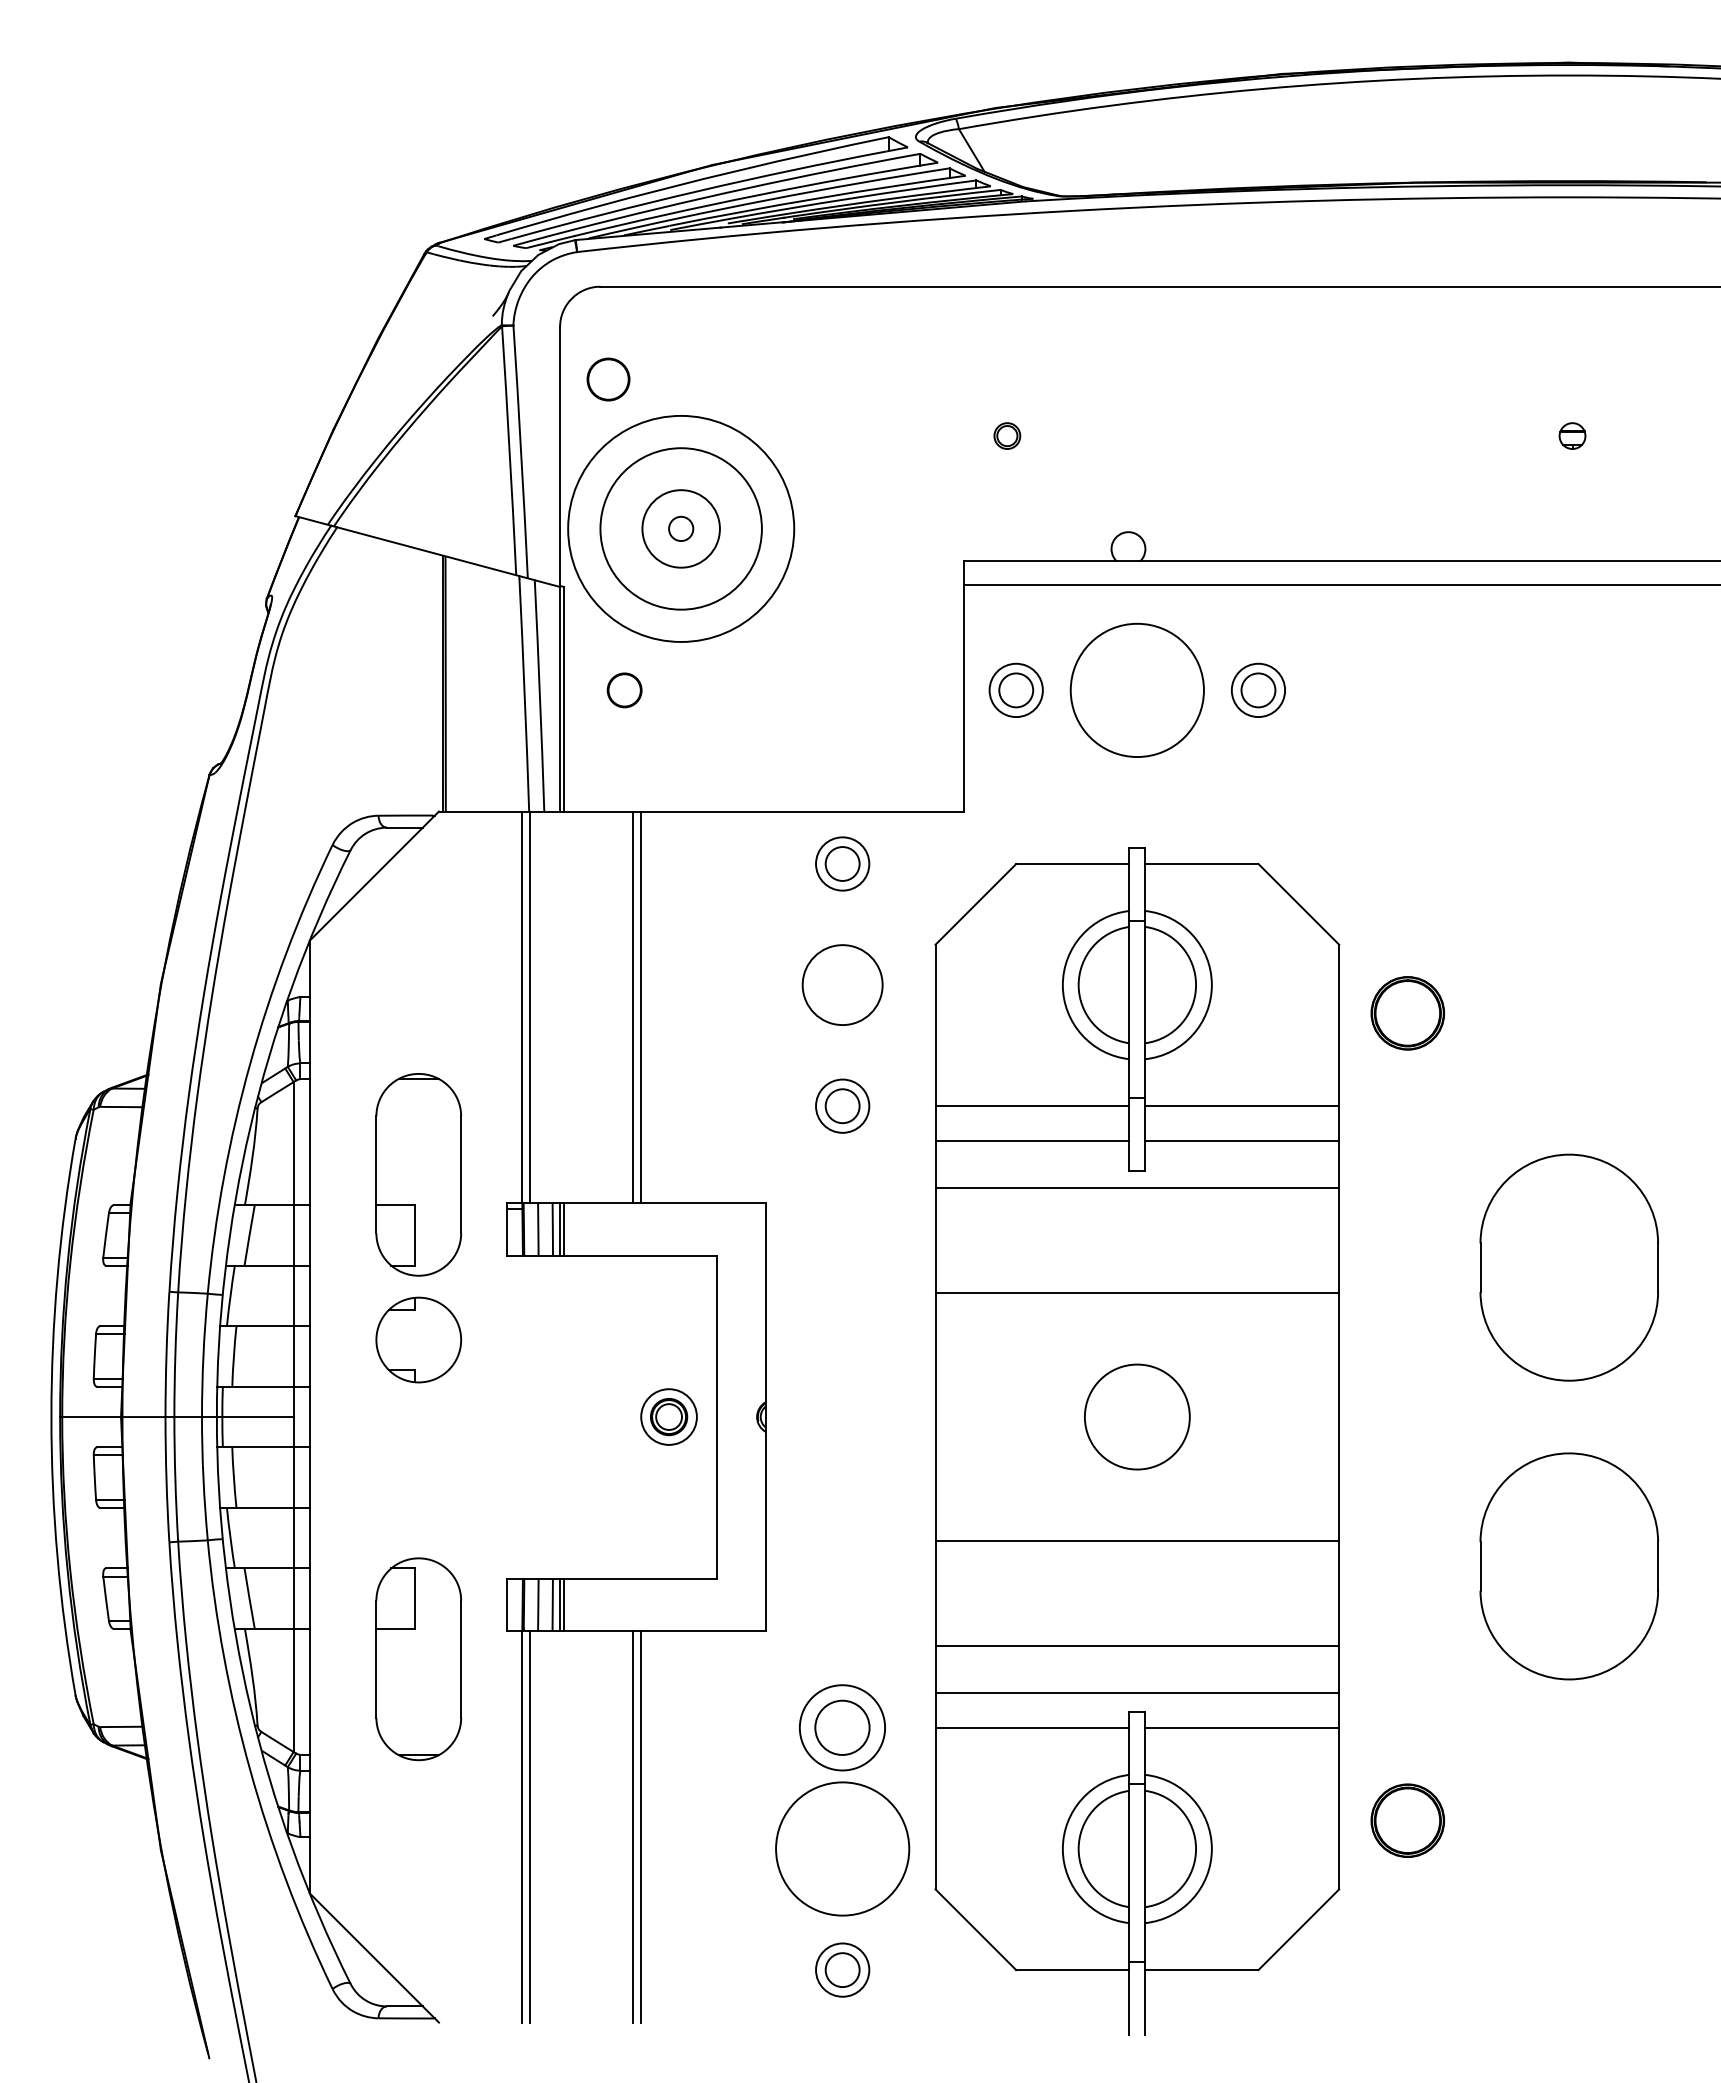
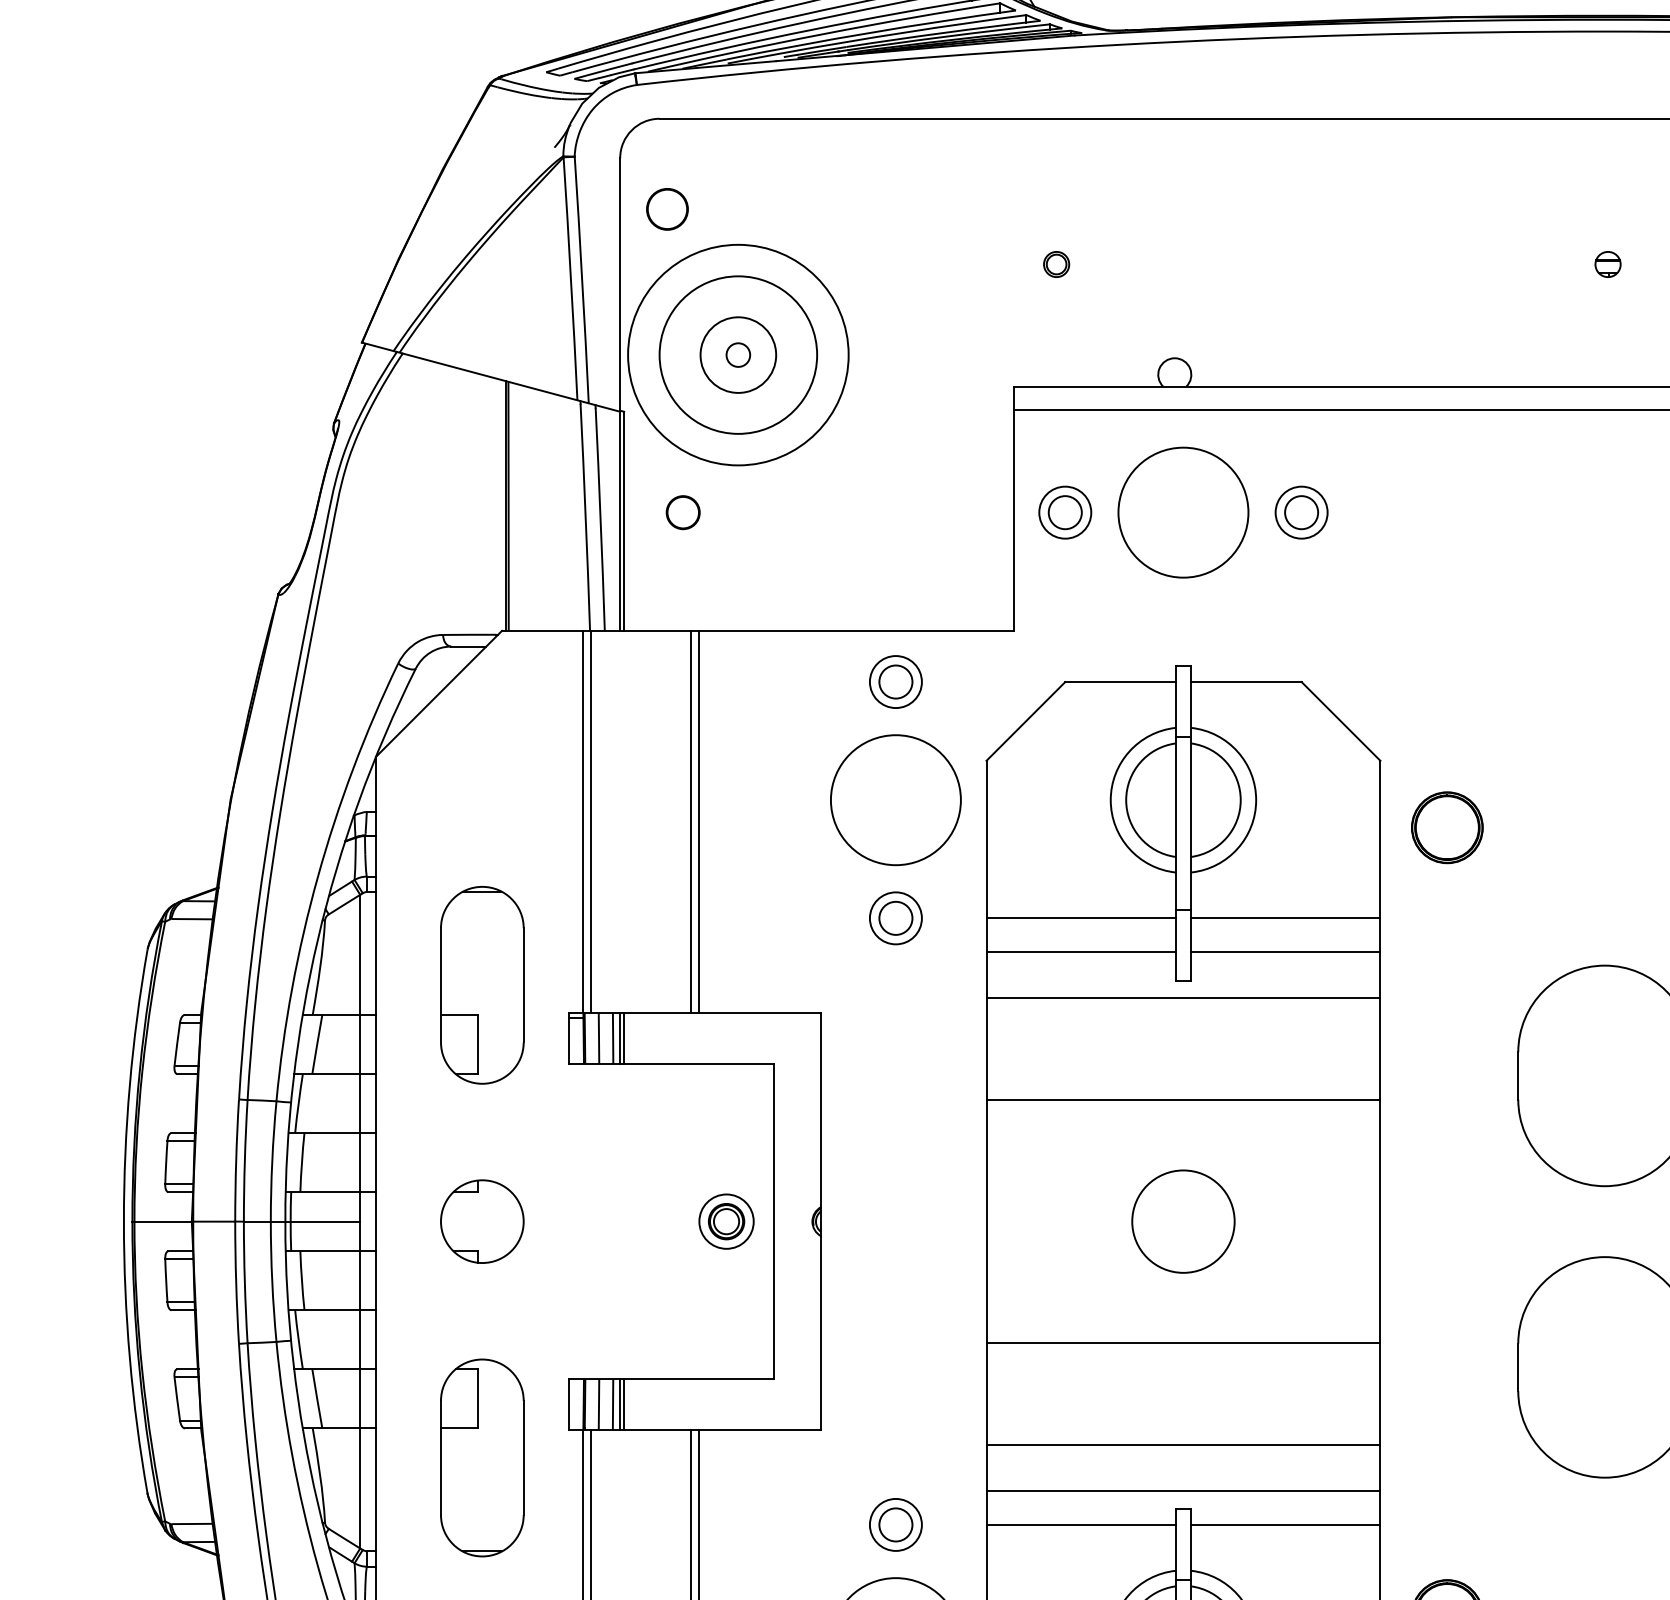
circle: (842, 984) -> (895, 799), size x1.67
part: (418, 1339) -> (482, 1221), moved
part: (842, 1727) -> (895, 1524), size x0.62

